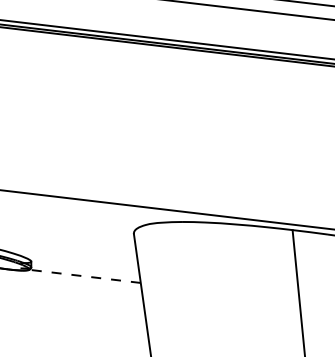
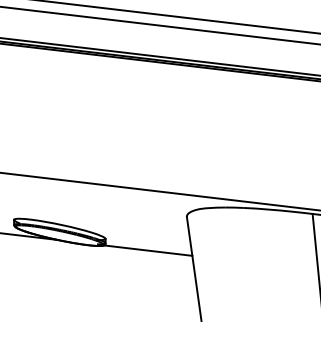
line: (85, 276) -> (148, 250), dashed -> solid

